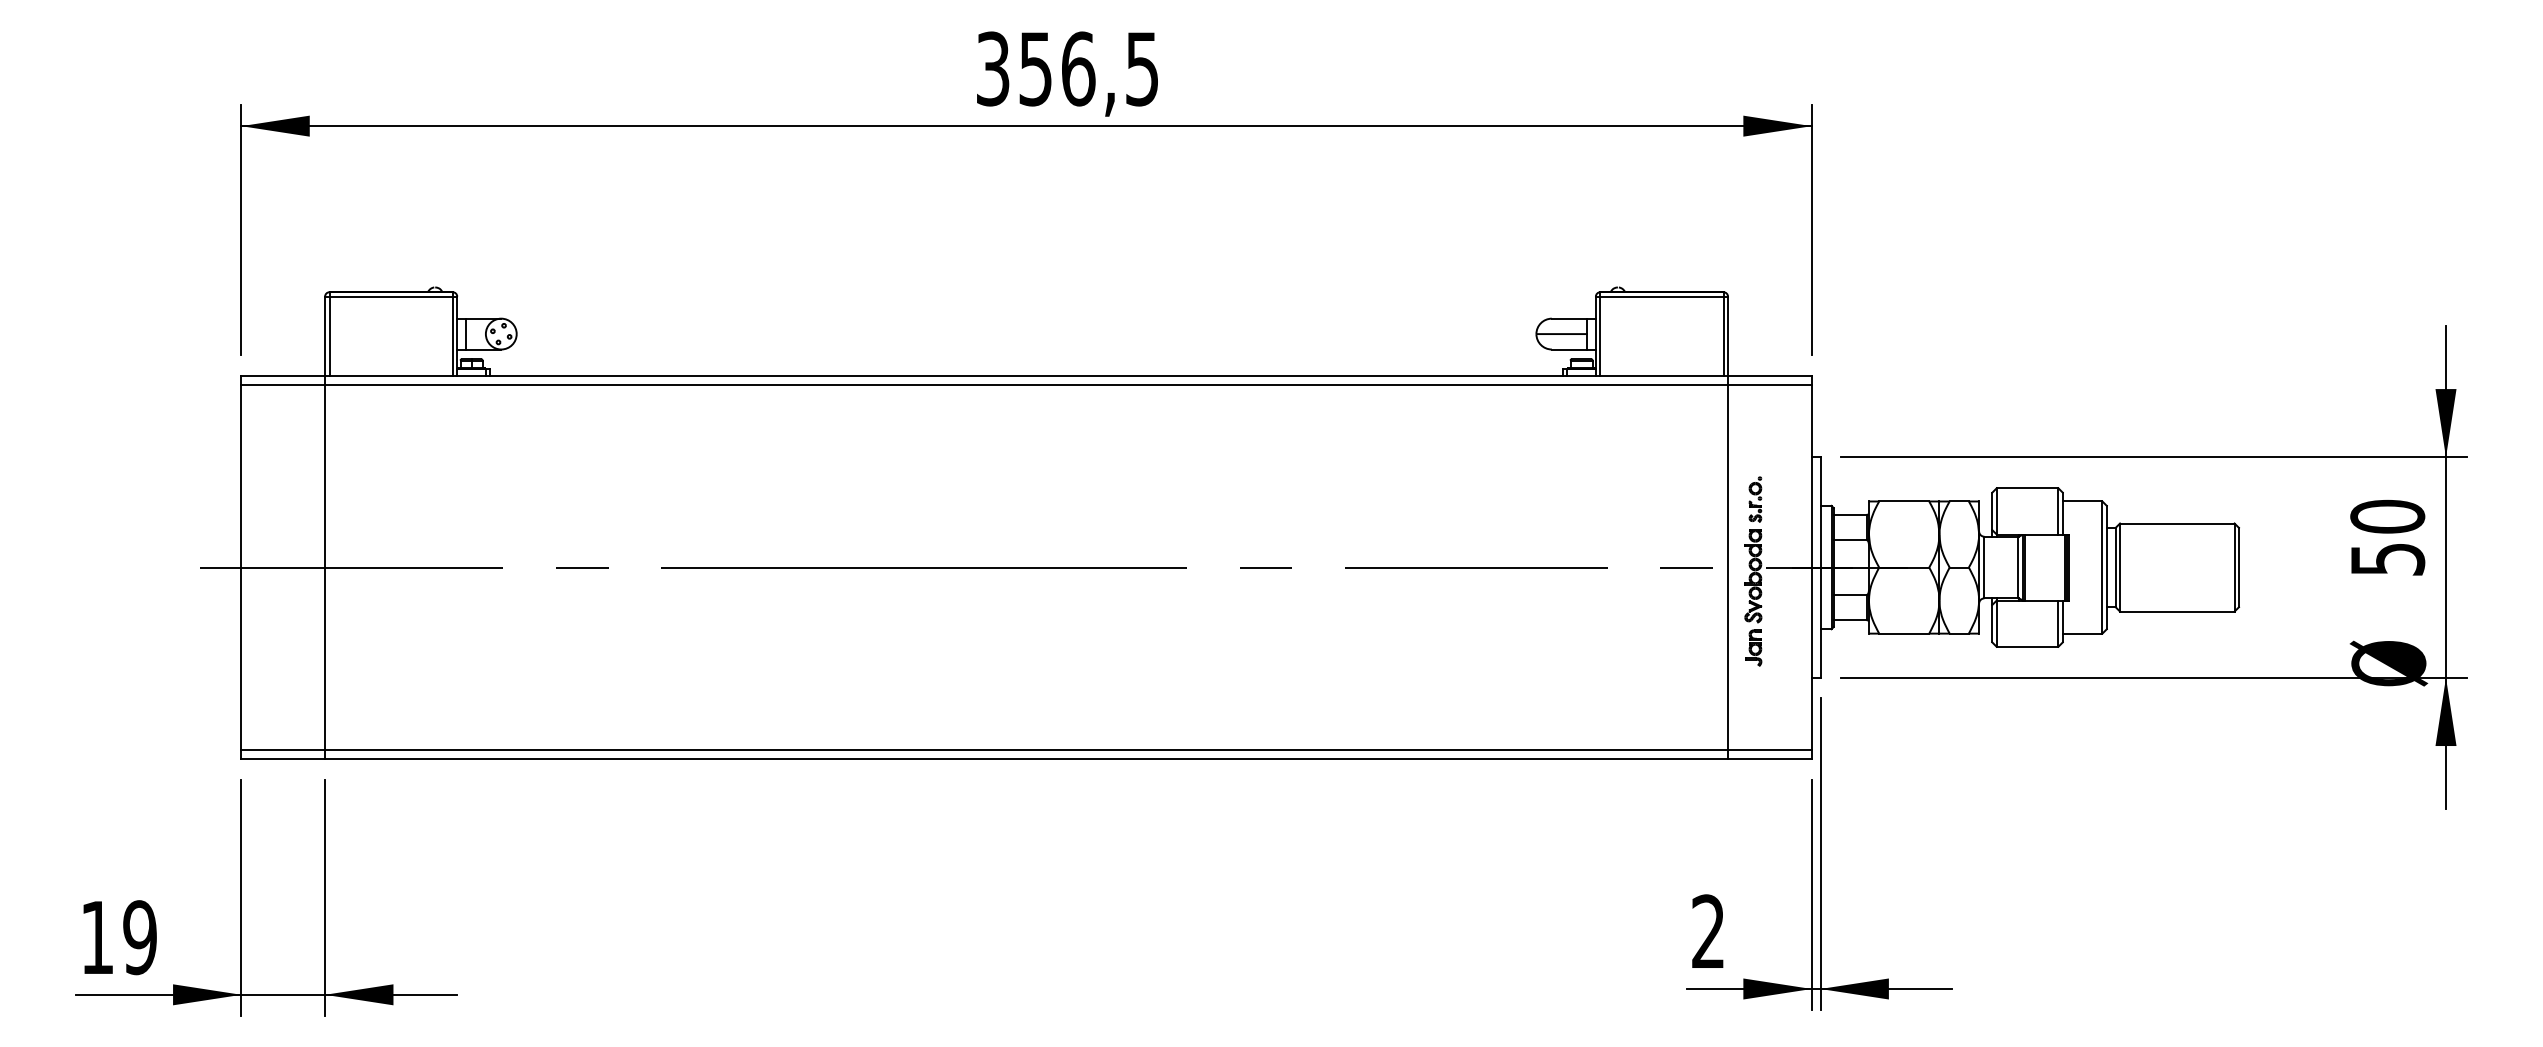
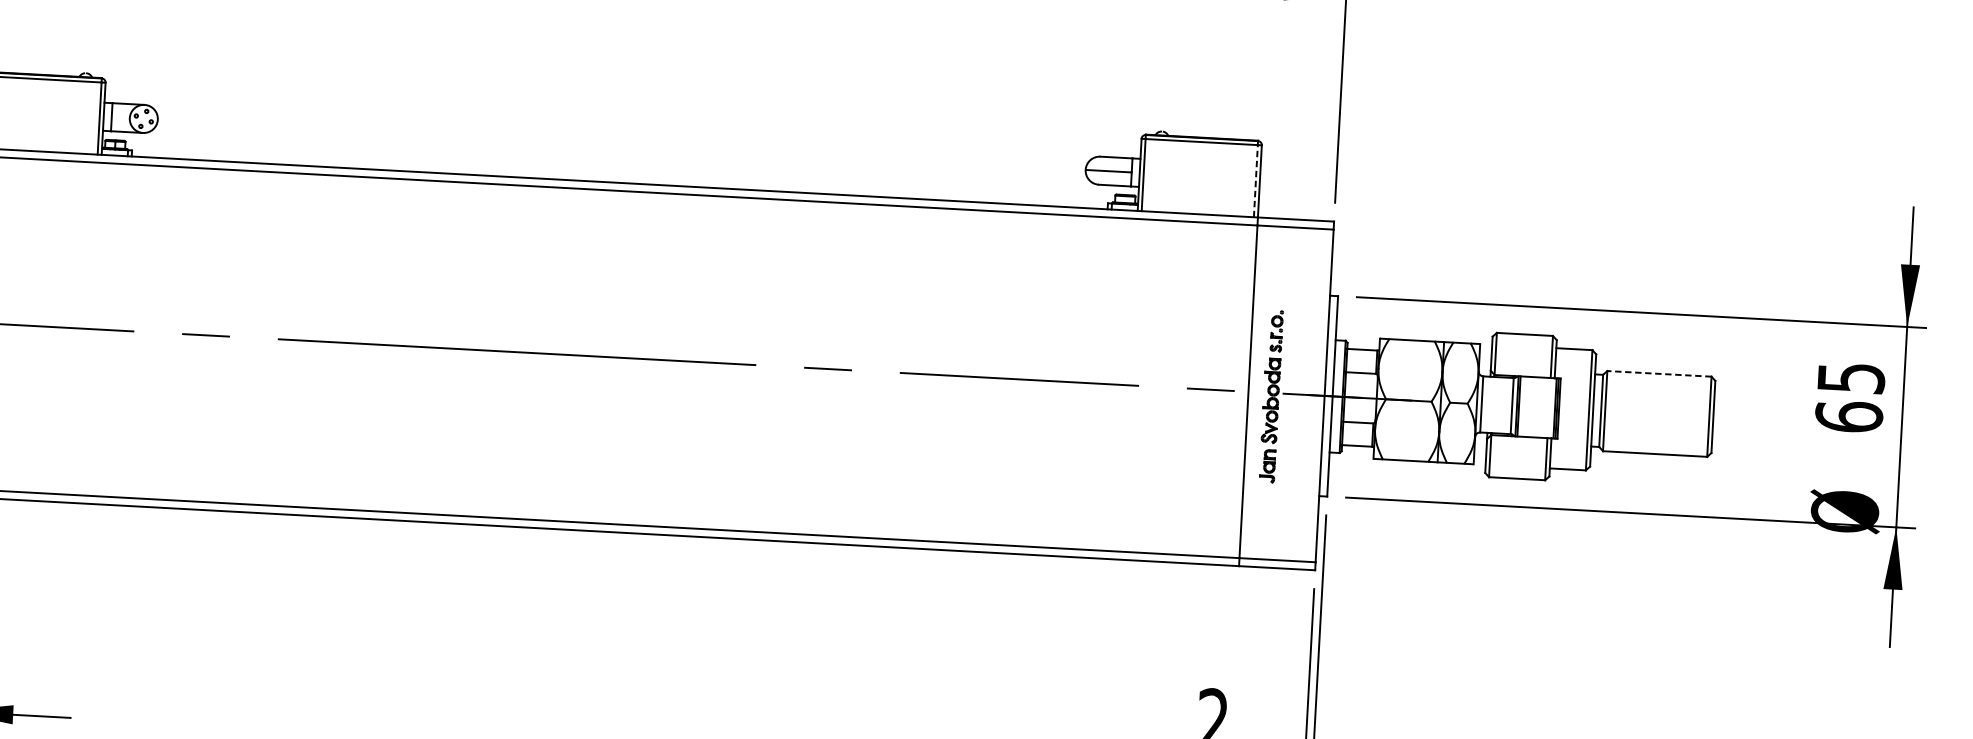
line: (1723, 336) -> (1255, 181), solid -> dashed
line: (2176, 523) -> (1658, 373), solid -> dashed
text: (2387, 537) -> (1850, 396), 50 -> 65

